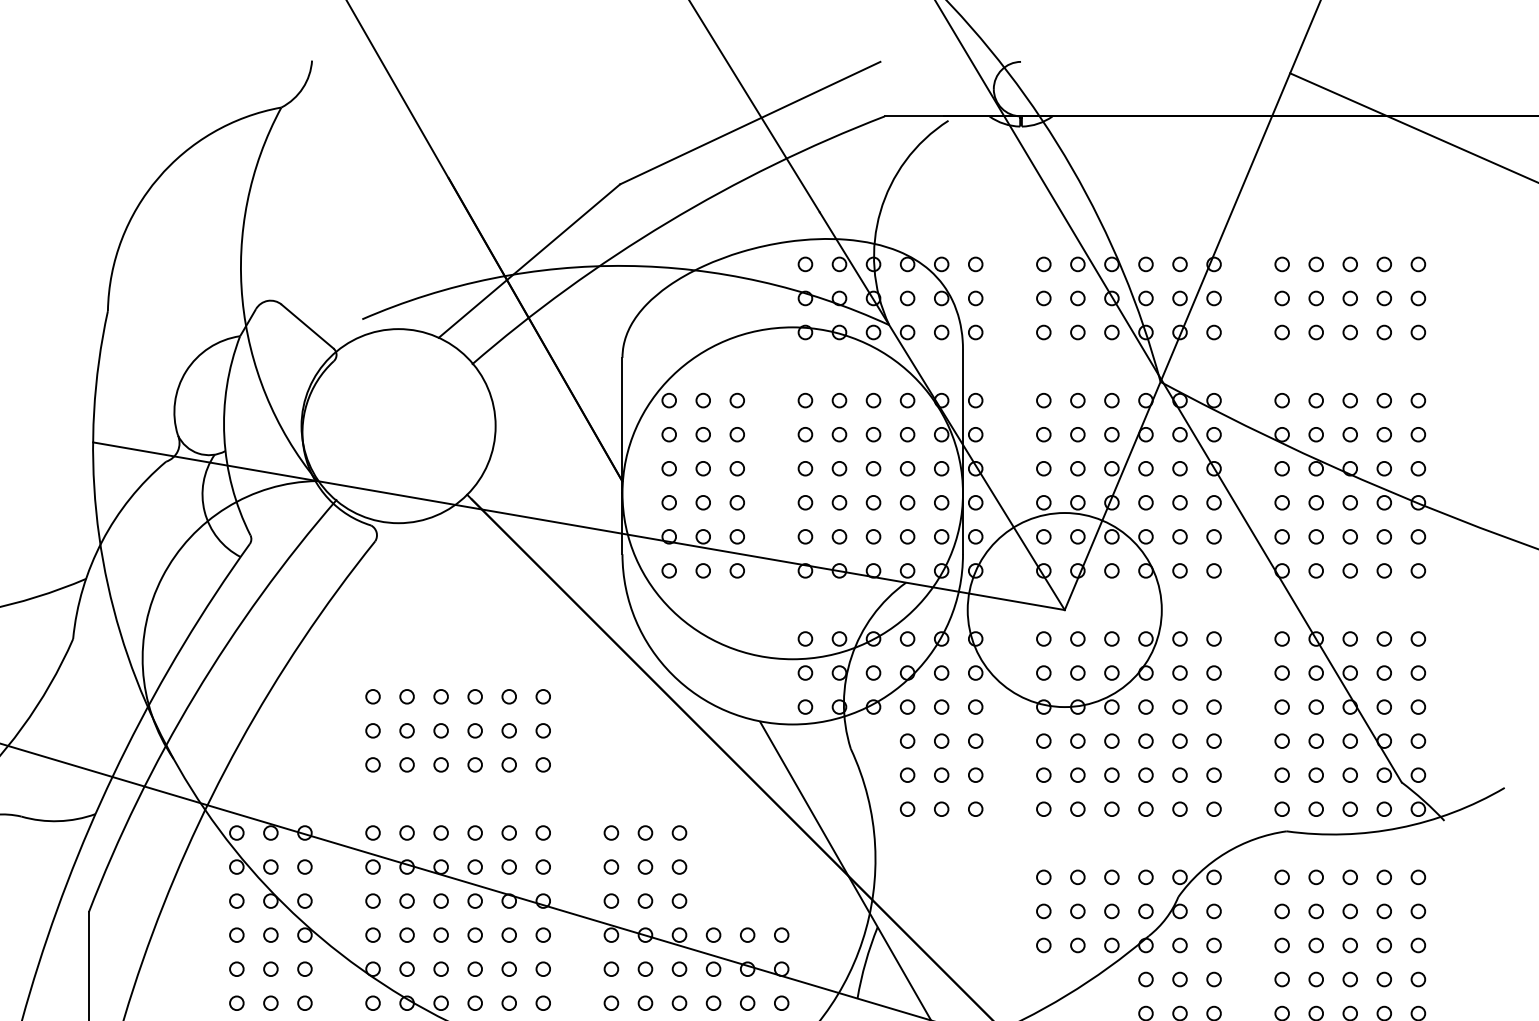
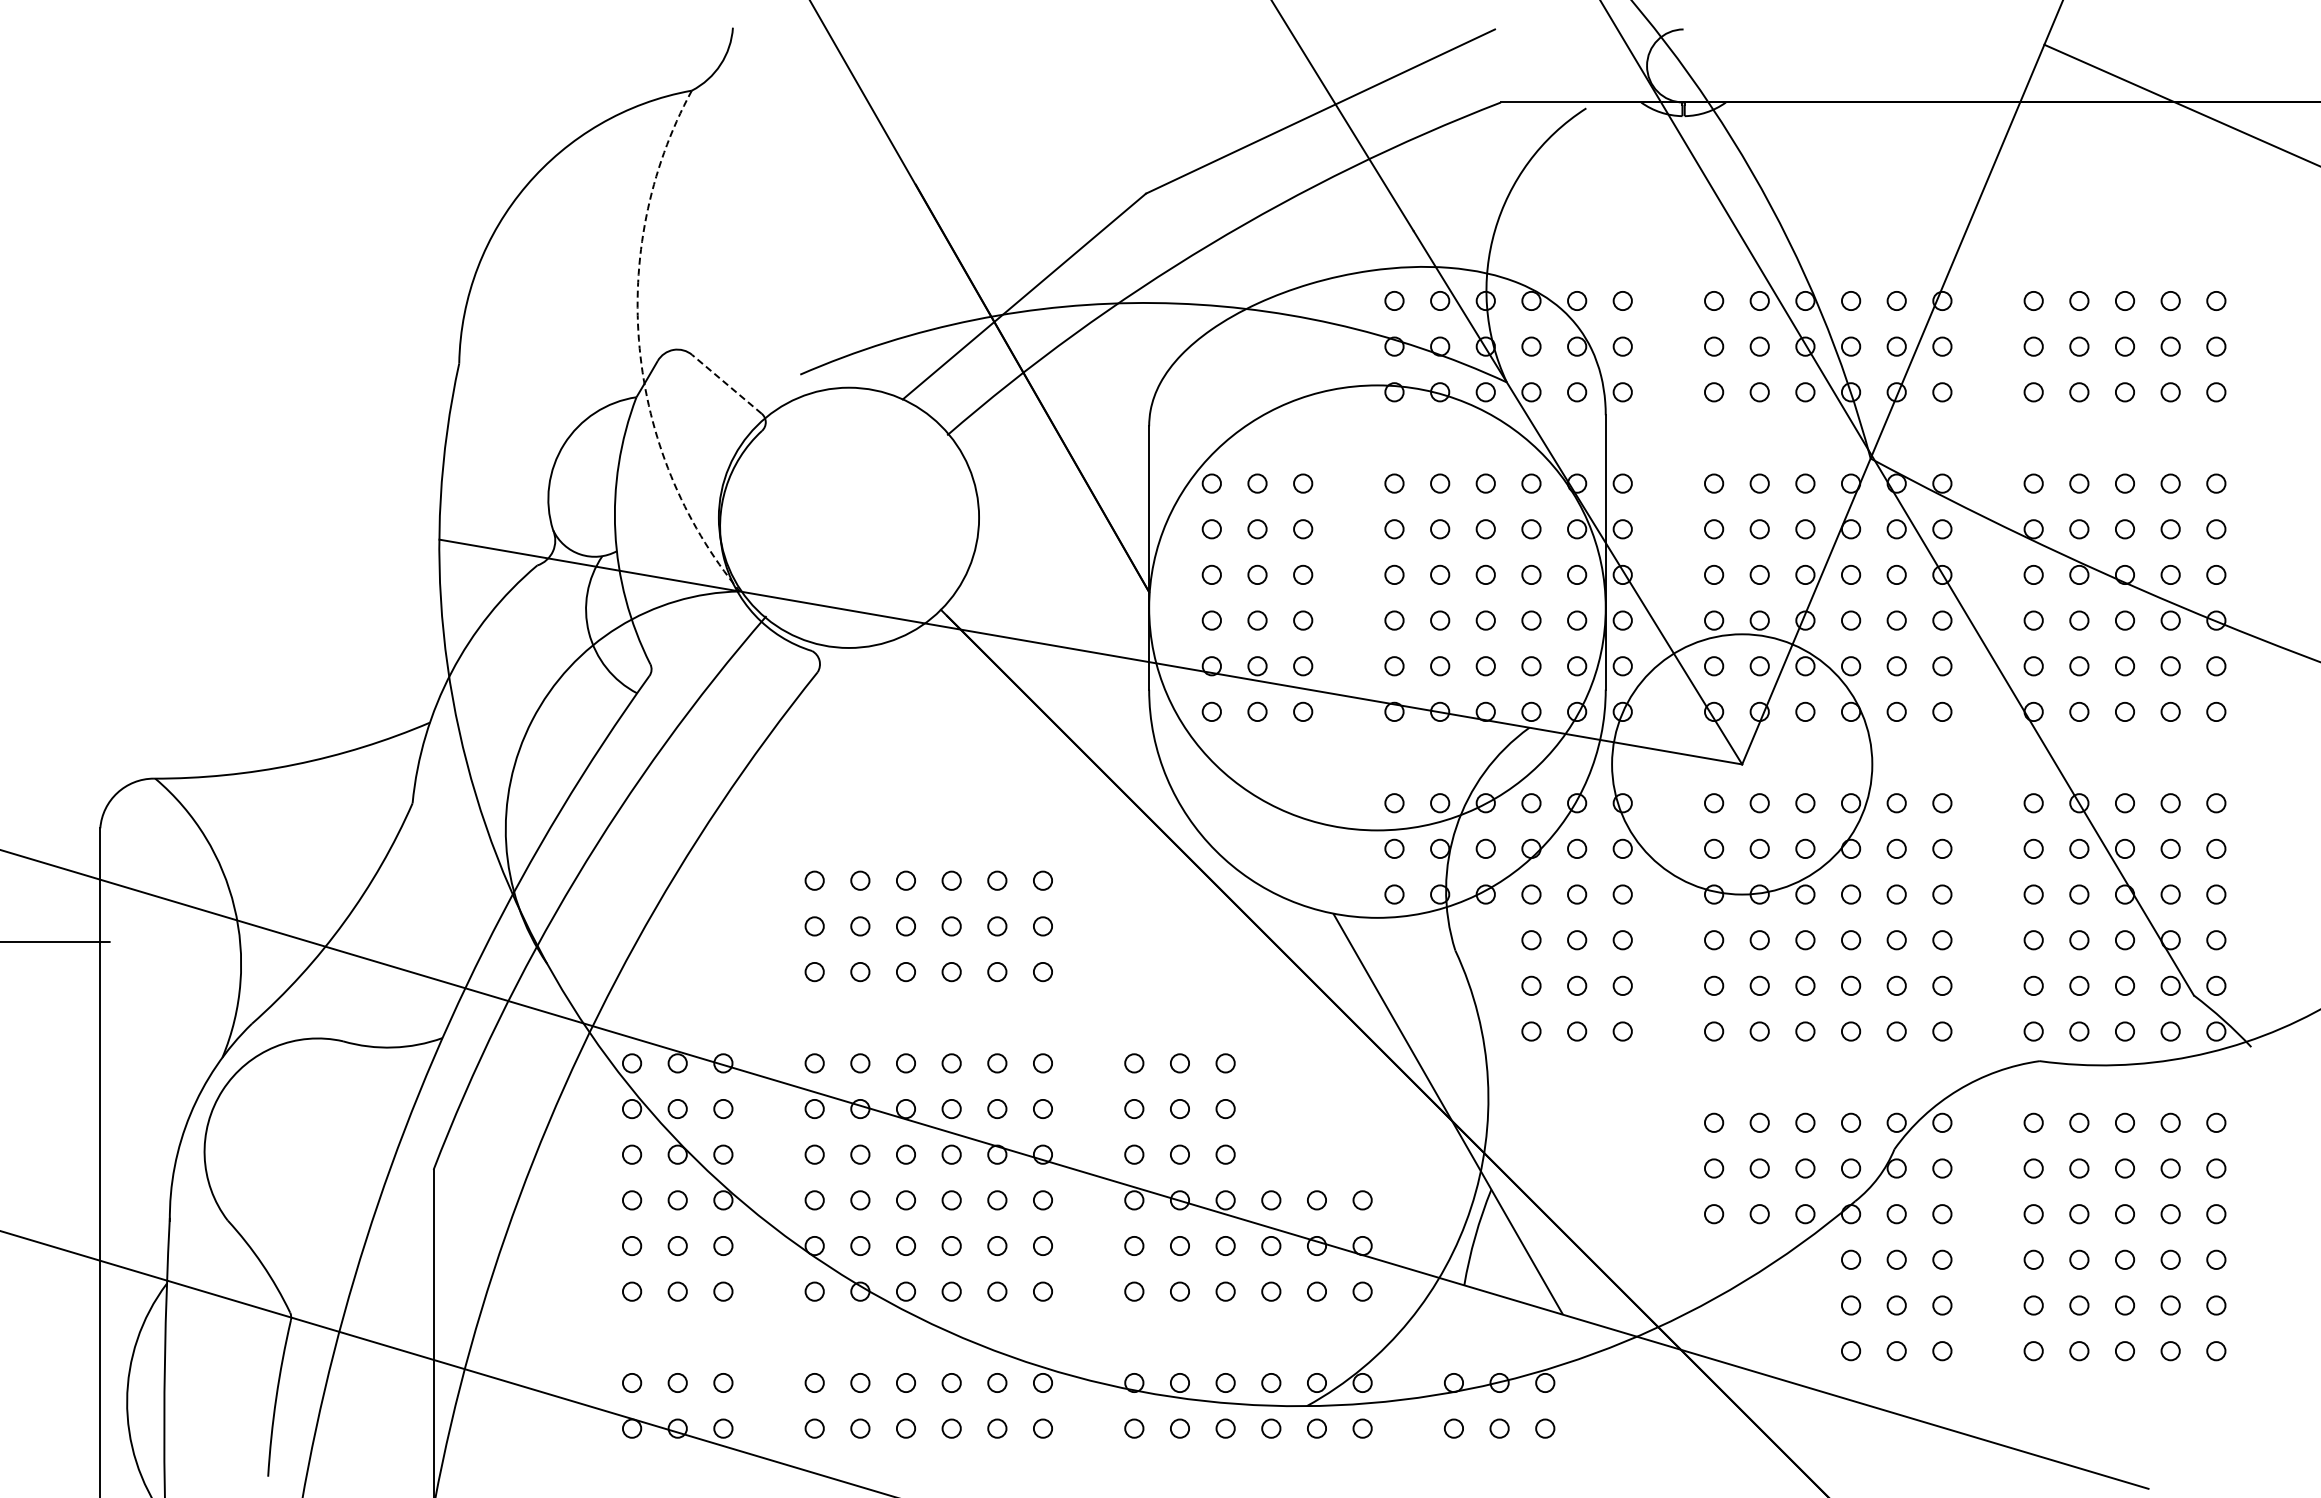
arc: (242, 299) -> (639, 348), solid -> dashed
line: (307, 326) -> (726, 384), solid -> dashed

